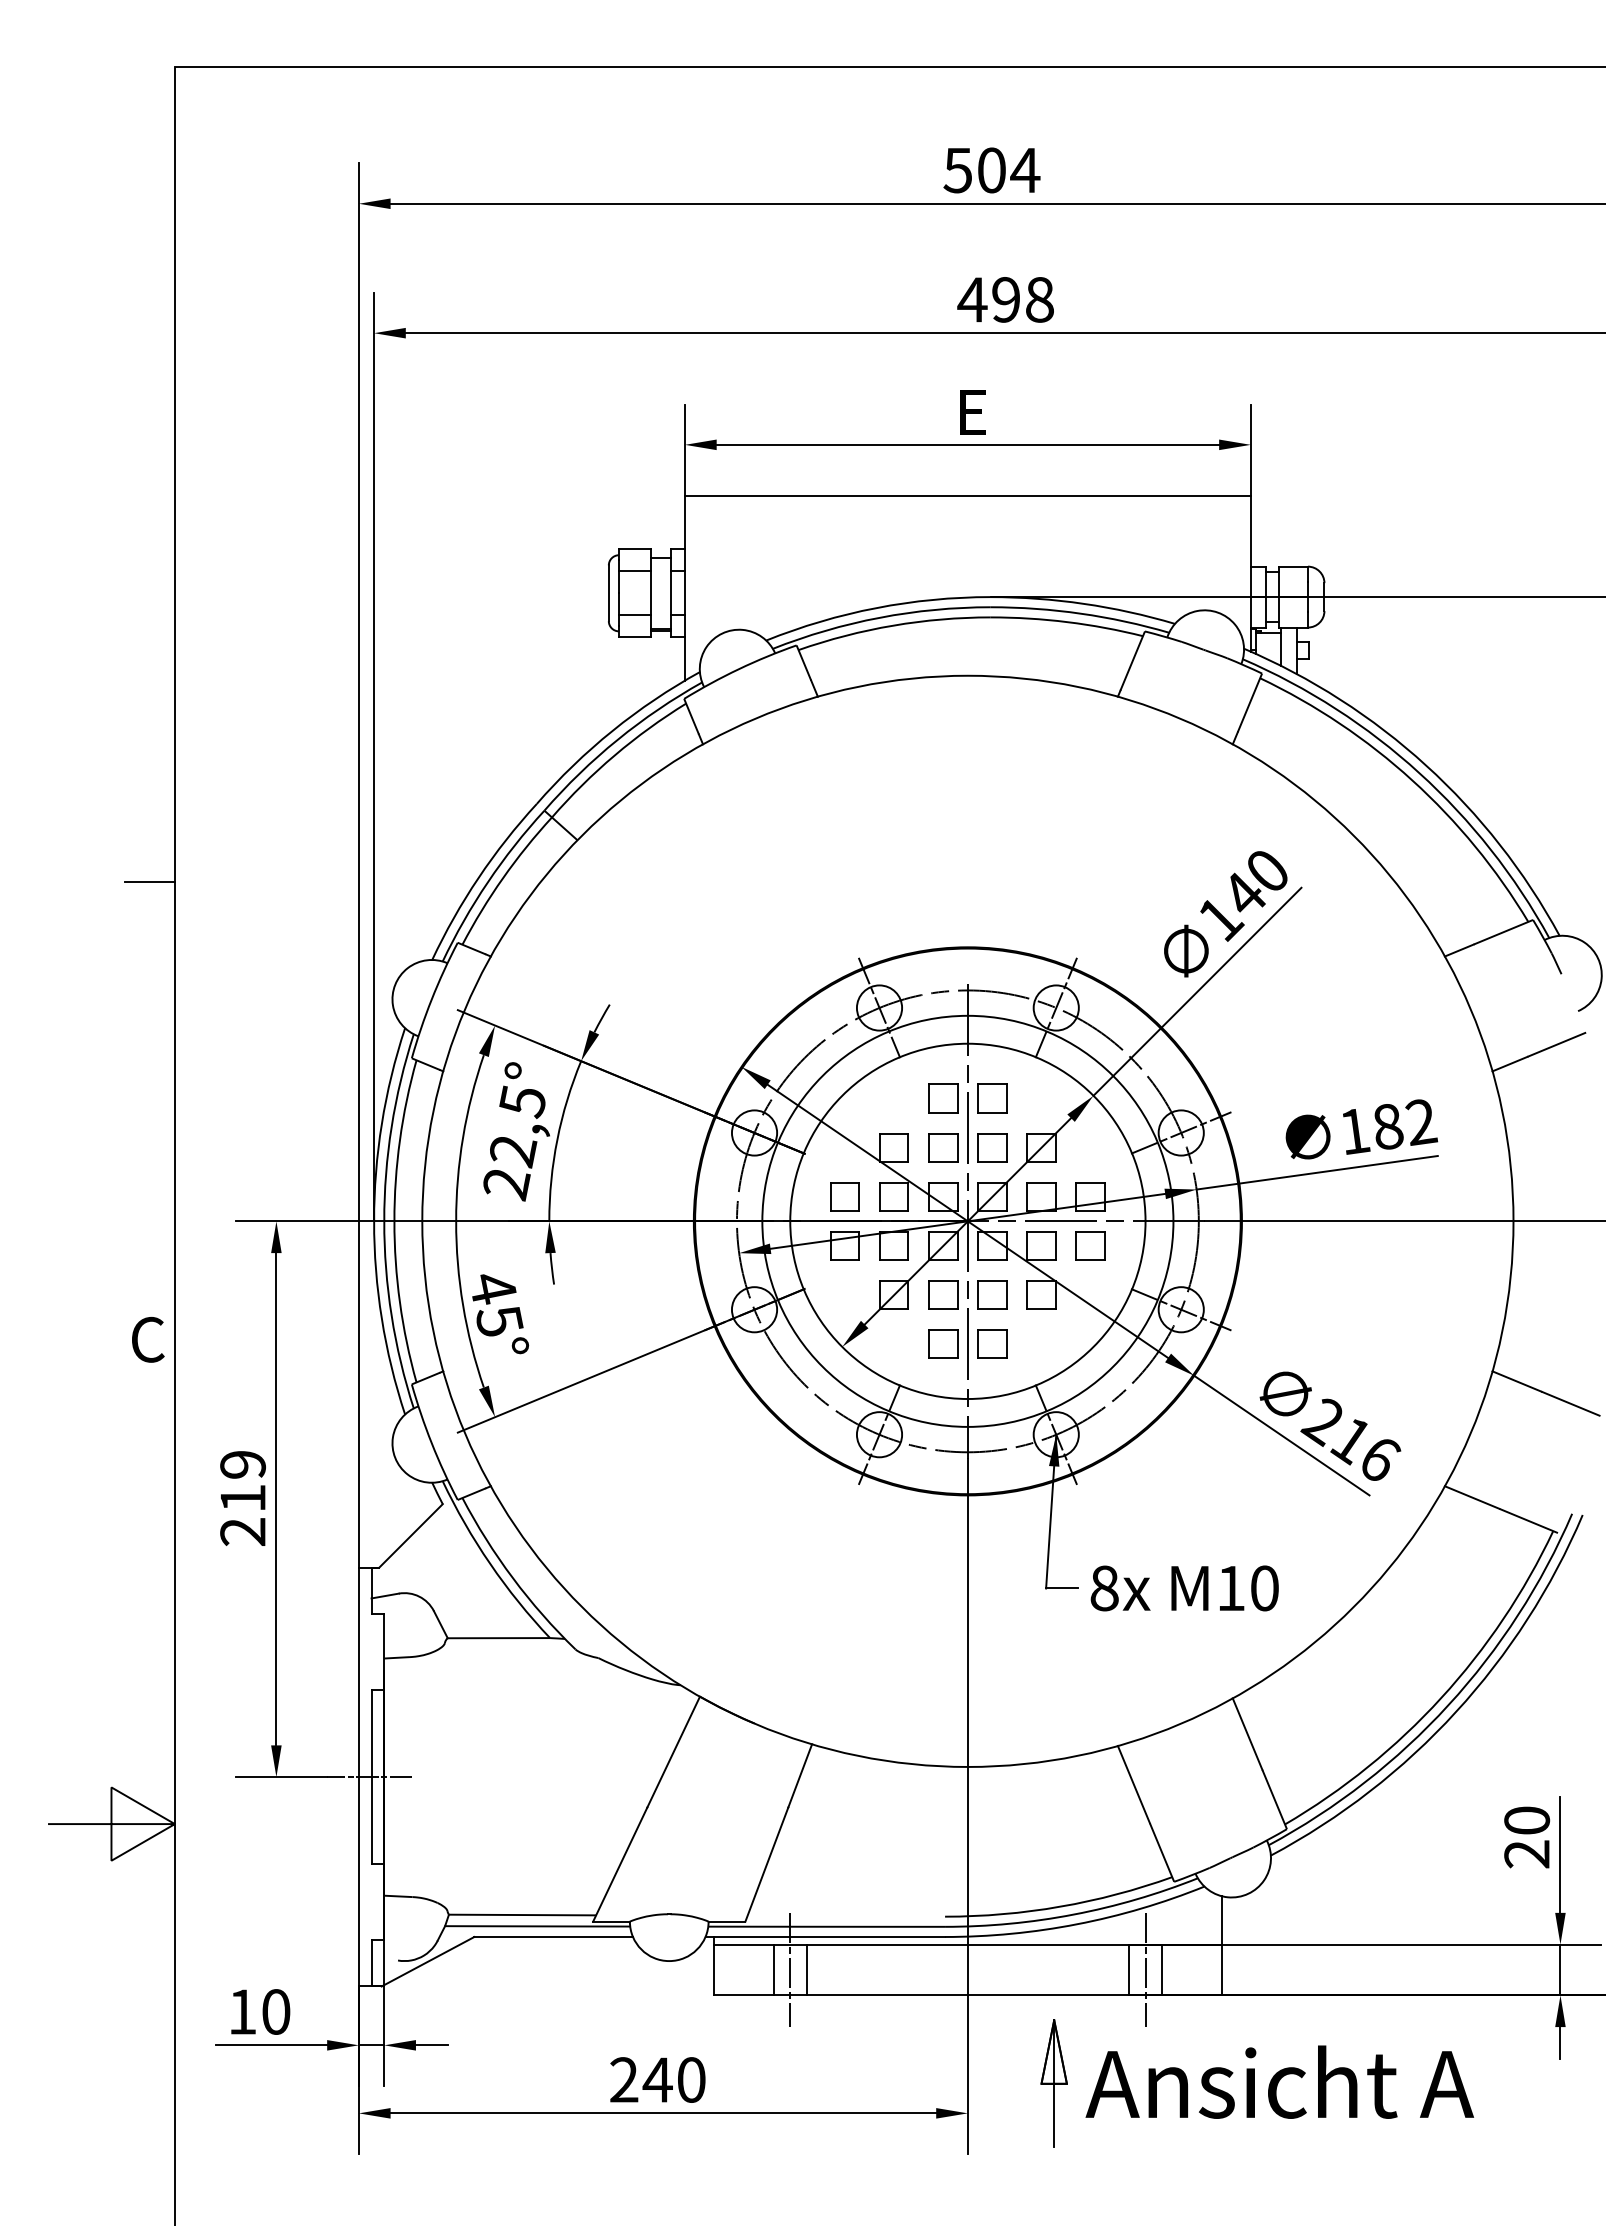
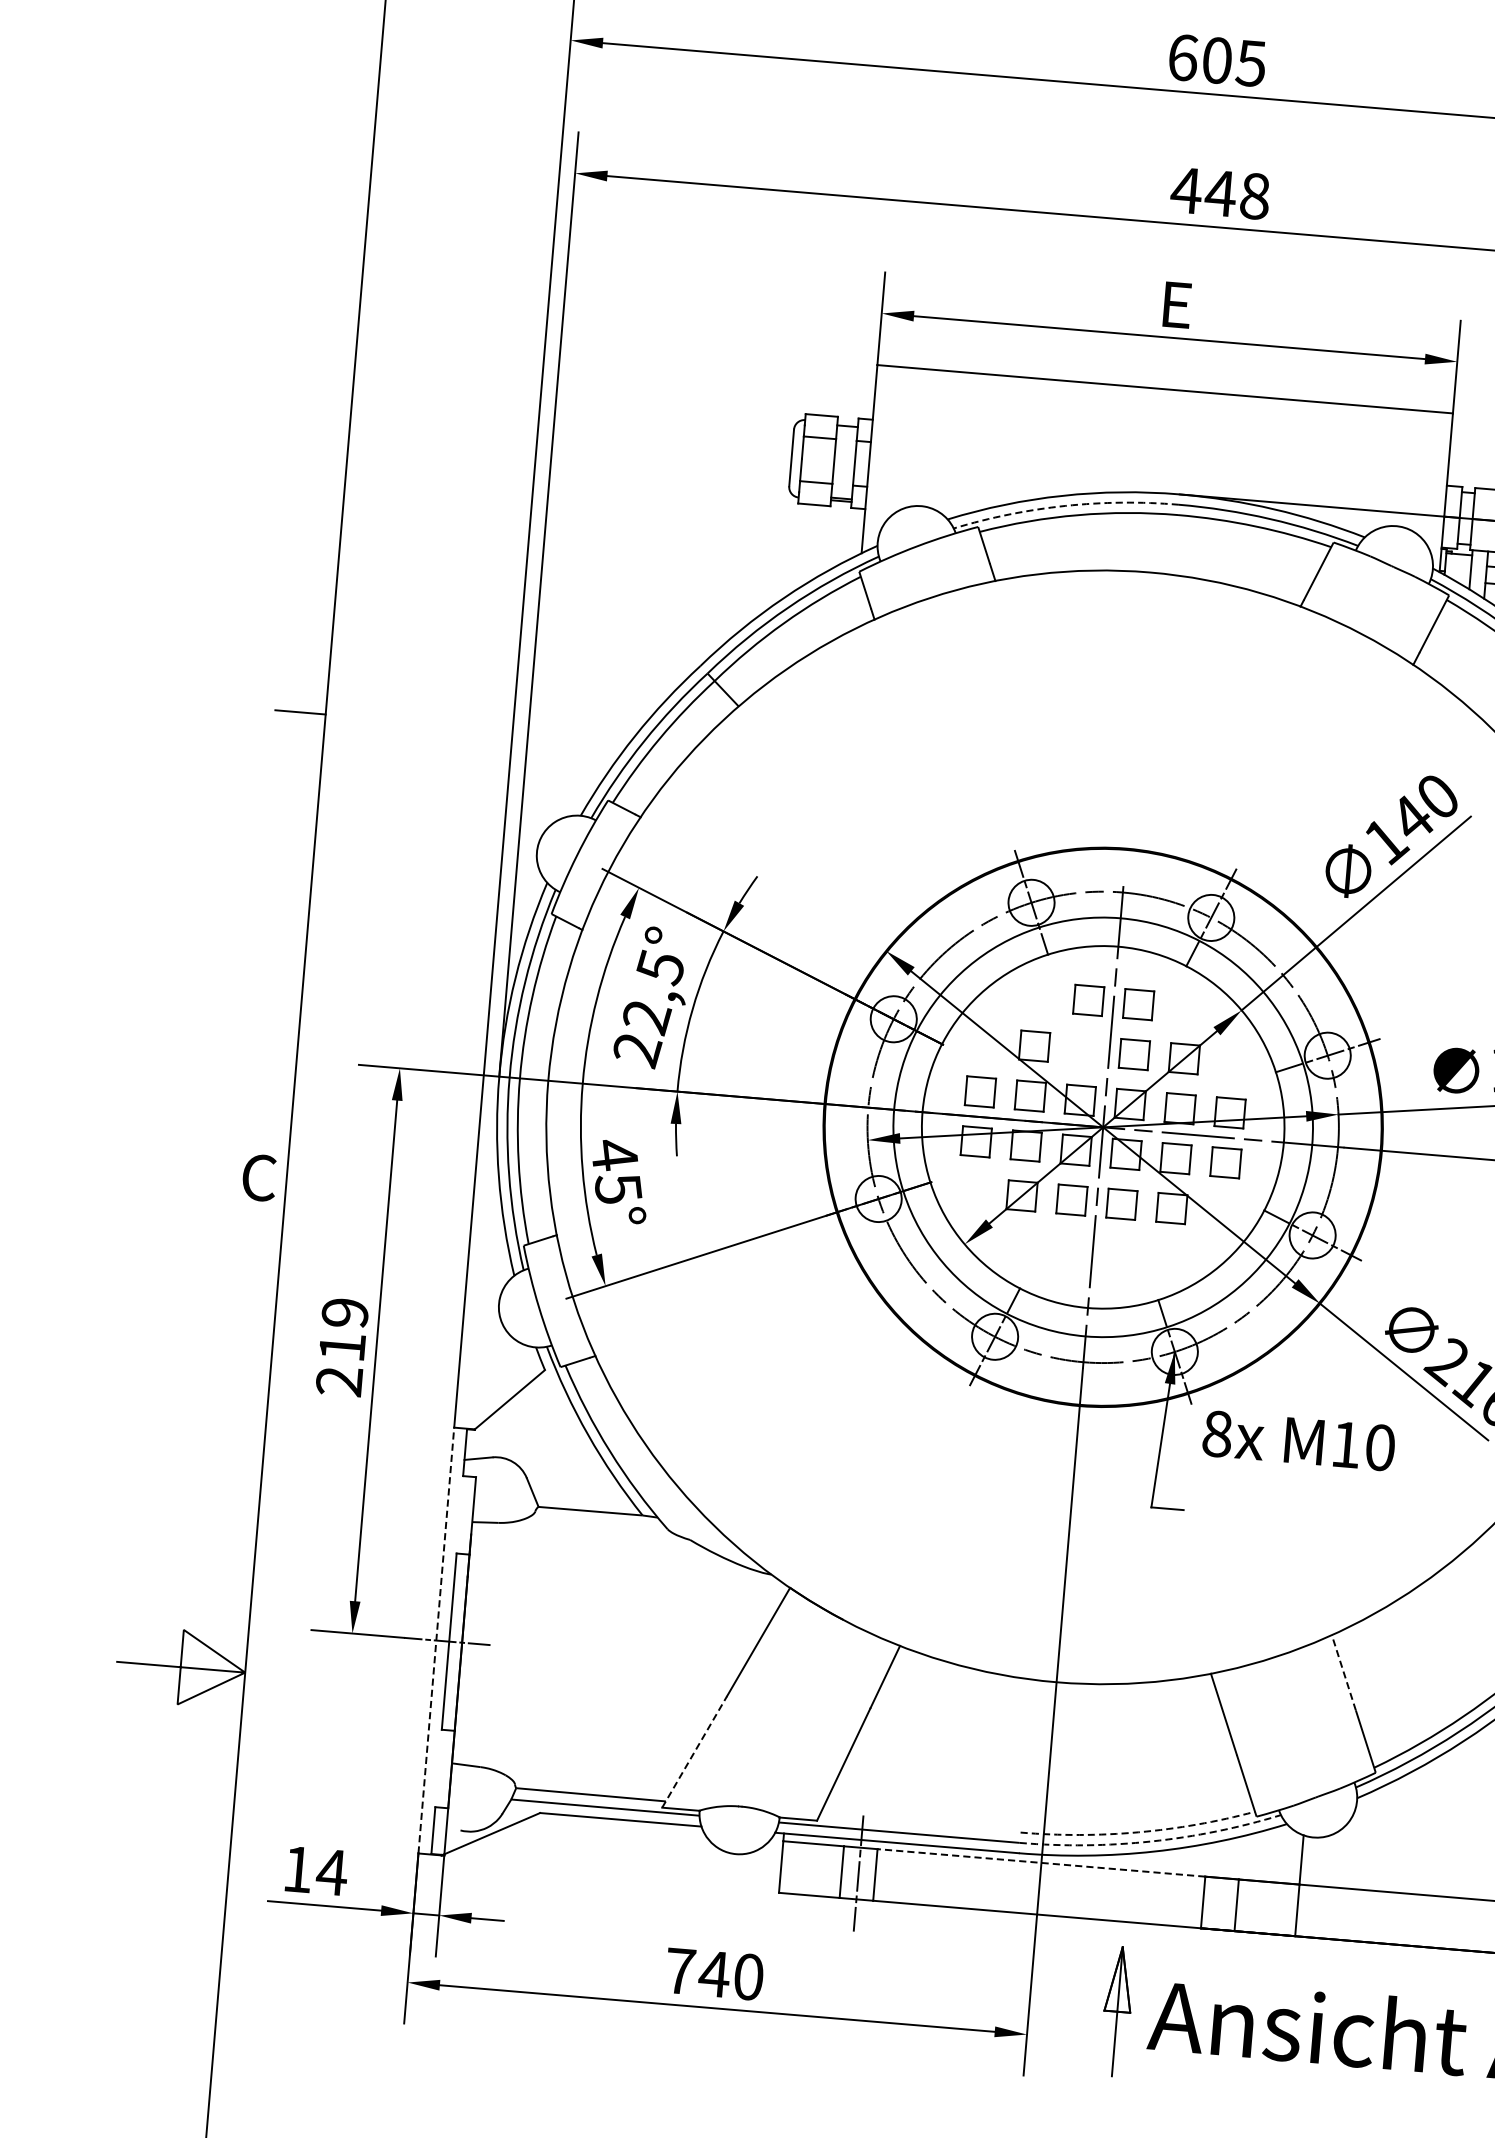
text: (991, 170) -> (1216, 60), 504 -> 605
text: (1005, 299) -> (1220, 193), 498 -> 448
arc: (879, 617) -> (1064, 505), solid -> dashed
part: (943, 1147) -> (1084, 1050), removed
part: (943, 1343) -> (1067, 1249), removed
part: (992, 1343) -> (1117, 1253), removed
text: (1184, 1588) -> (1298, 1440), moved
line: (1247, 1734) -> (1343, 1673), solid -> dashed
line: (358, 1776) -> (436, 1639), solid -> dashed
line: (620, 1864) -> (694, 1751), solid -> dashed
arc: (1060, 1906) -> (1138, 1832), solid -> dashed
arc: (1073, 1914) -> (1151, 1841), solid -> dashed
line: (967, 1944) -> (1041, 1862), solid -> dashed
line: (1145, 1969) -> (1219, 1903), removed
text: (275, 2011) -> (331, 1871), 10 -> 14
text: (624, 2079) -> (680, 1970), 240 -> 740

